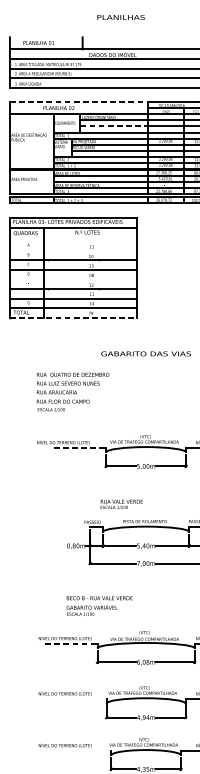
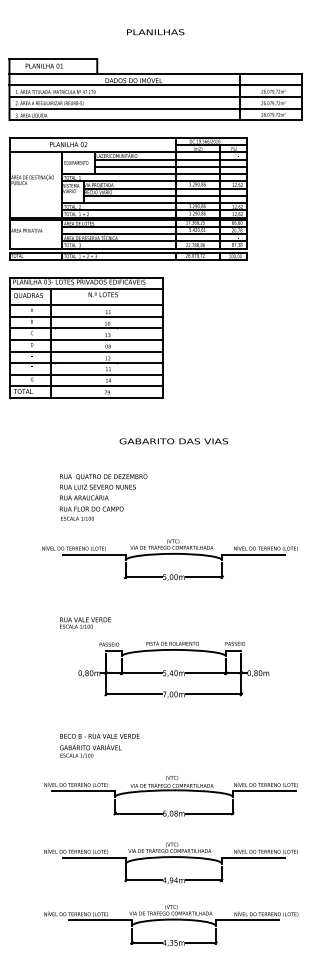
text: (120, 17) -> (155, 32), moved
line: (46, 37) -> (53, 59), added
line: (79, 102) -> (93, 137), dashed -> solid
line: (114, 126) -> (135, 166), dashed -> solid
line: (72, 241) -> (85, 305), added
line: (72, 250) -> (85, 316), added
line: (72, 279) -> (85, 351), added
line: (73, 317) -> (86, 397), dashed -> solid
text: (72, 392) -> (103, 497), moved
line: (80, 447) -> (94, 554), dashed -> solid
text: (121, 503) -> (85, 622), moved
text: (99, 605) -> (99, 745), moved
line: (71, 643) -> (83, 791), dashed -> solid
line: (80, 698) -> (94, 857), added
line: (84, 750) -> (99, 920), added

